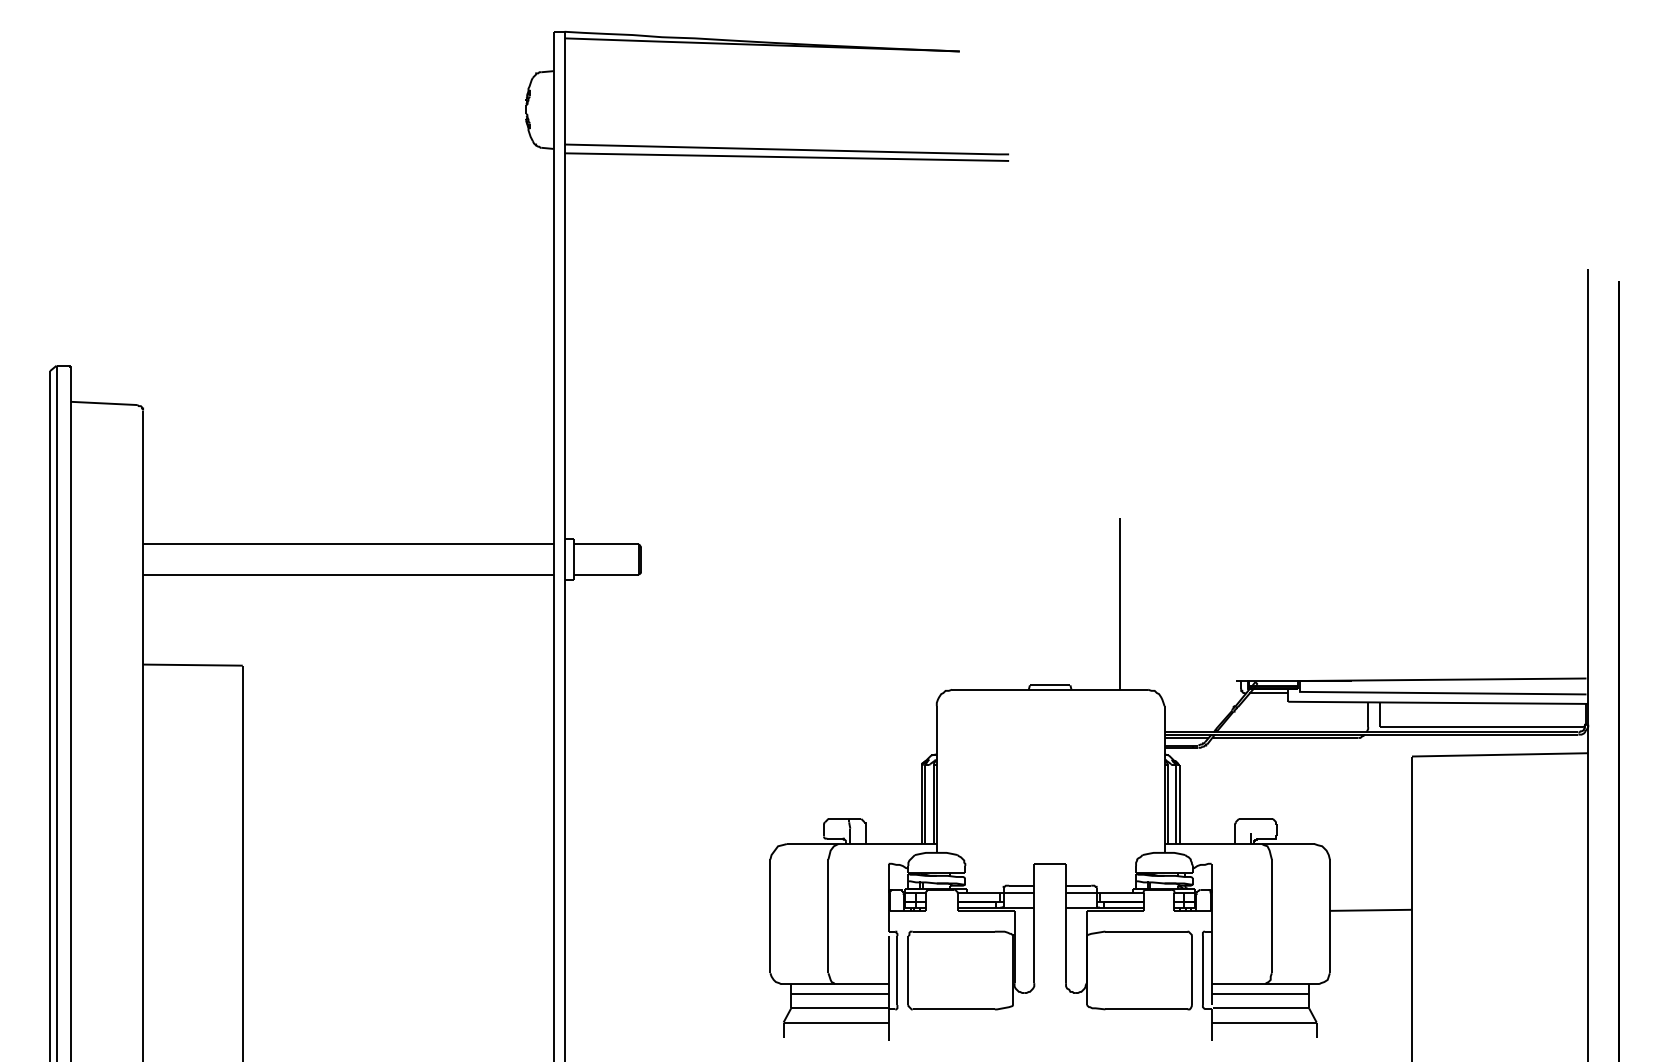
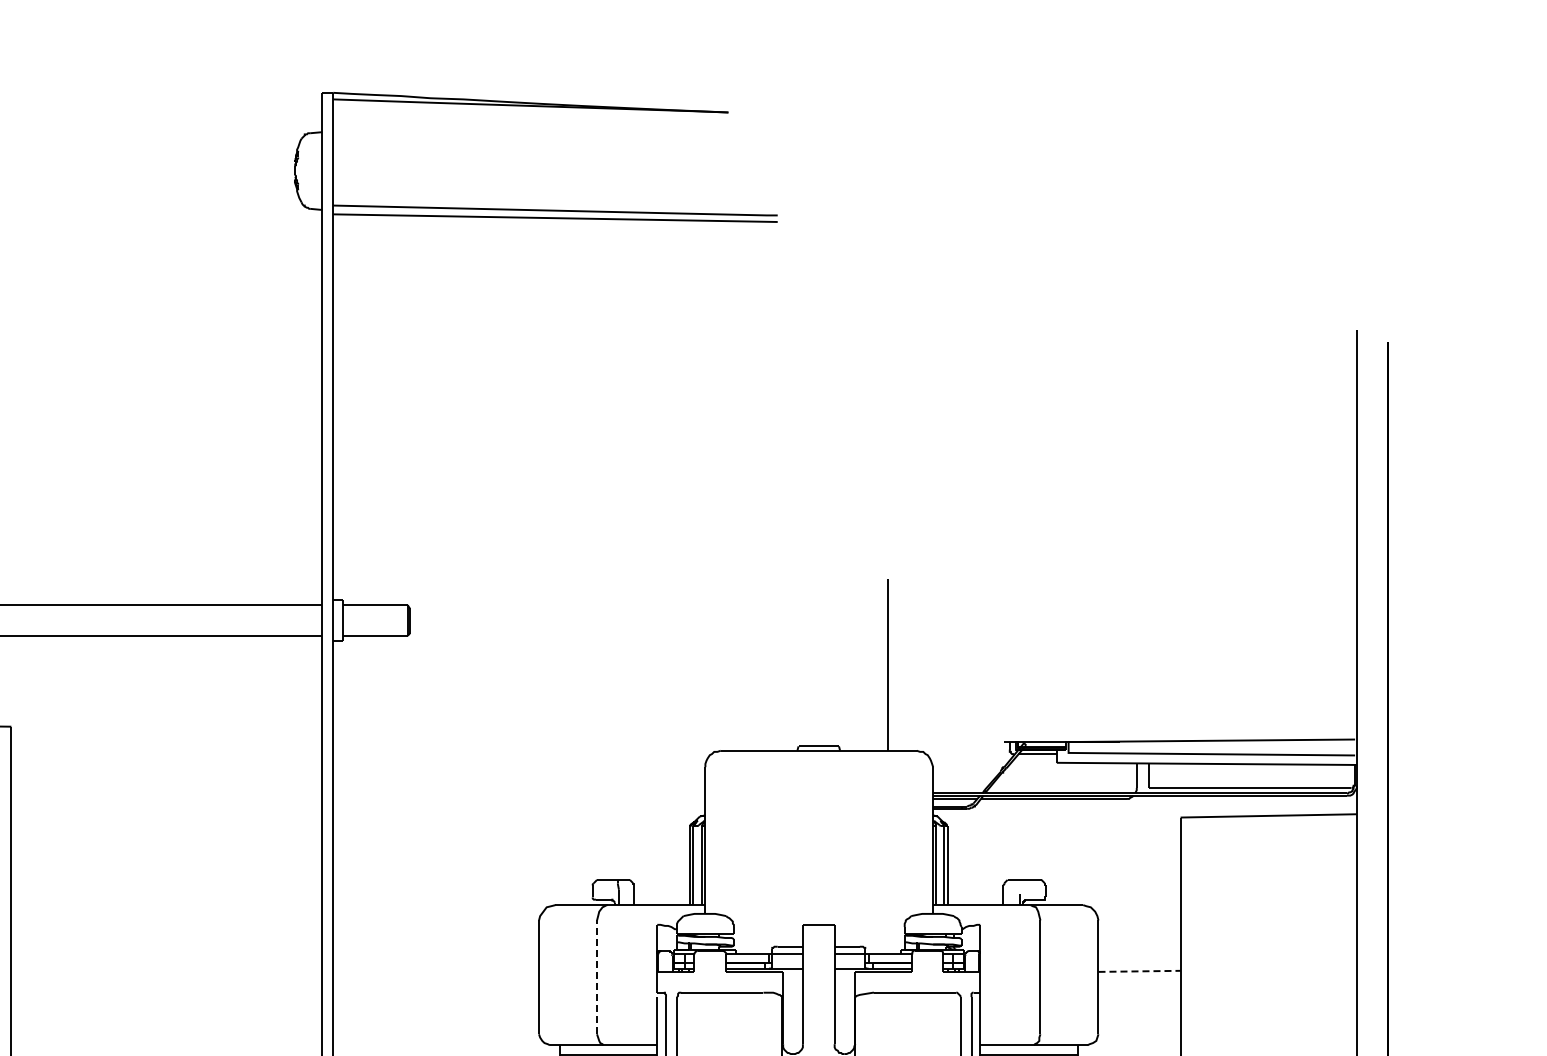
line: (1371, 910) -> (1140, 971), solid -> dashed
line: (828, 916) -> (597, 977), solid -> dashed

